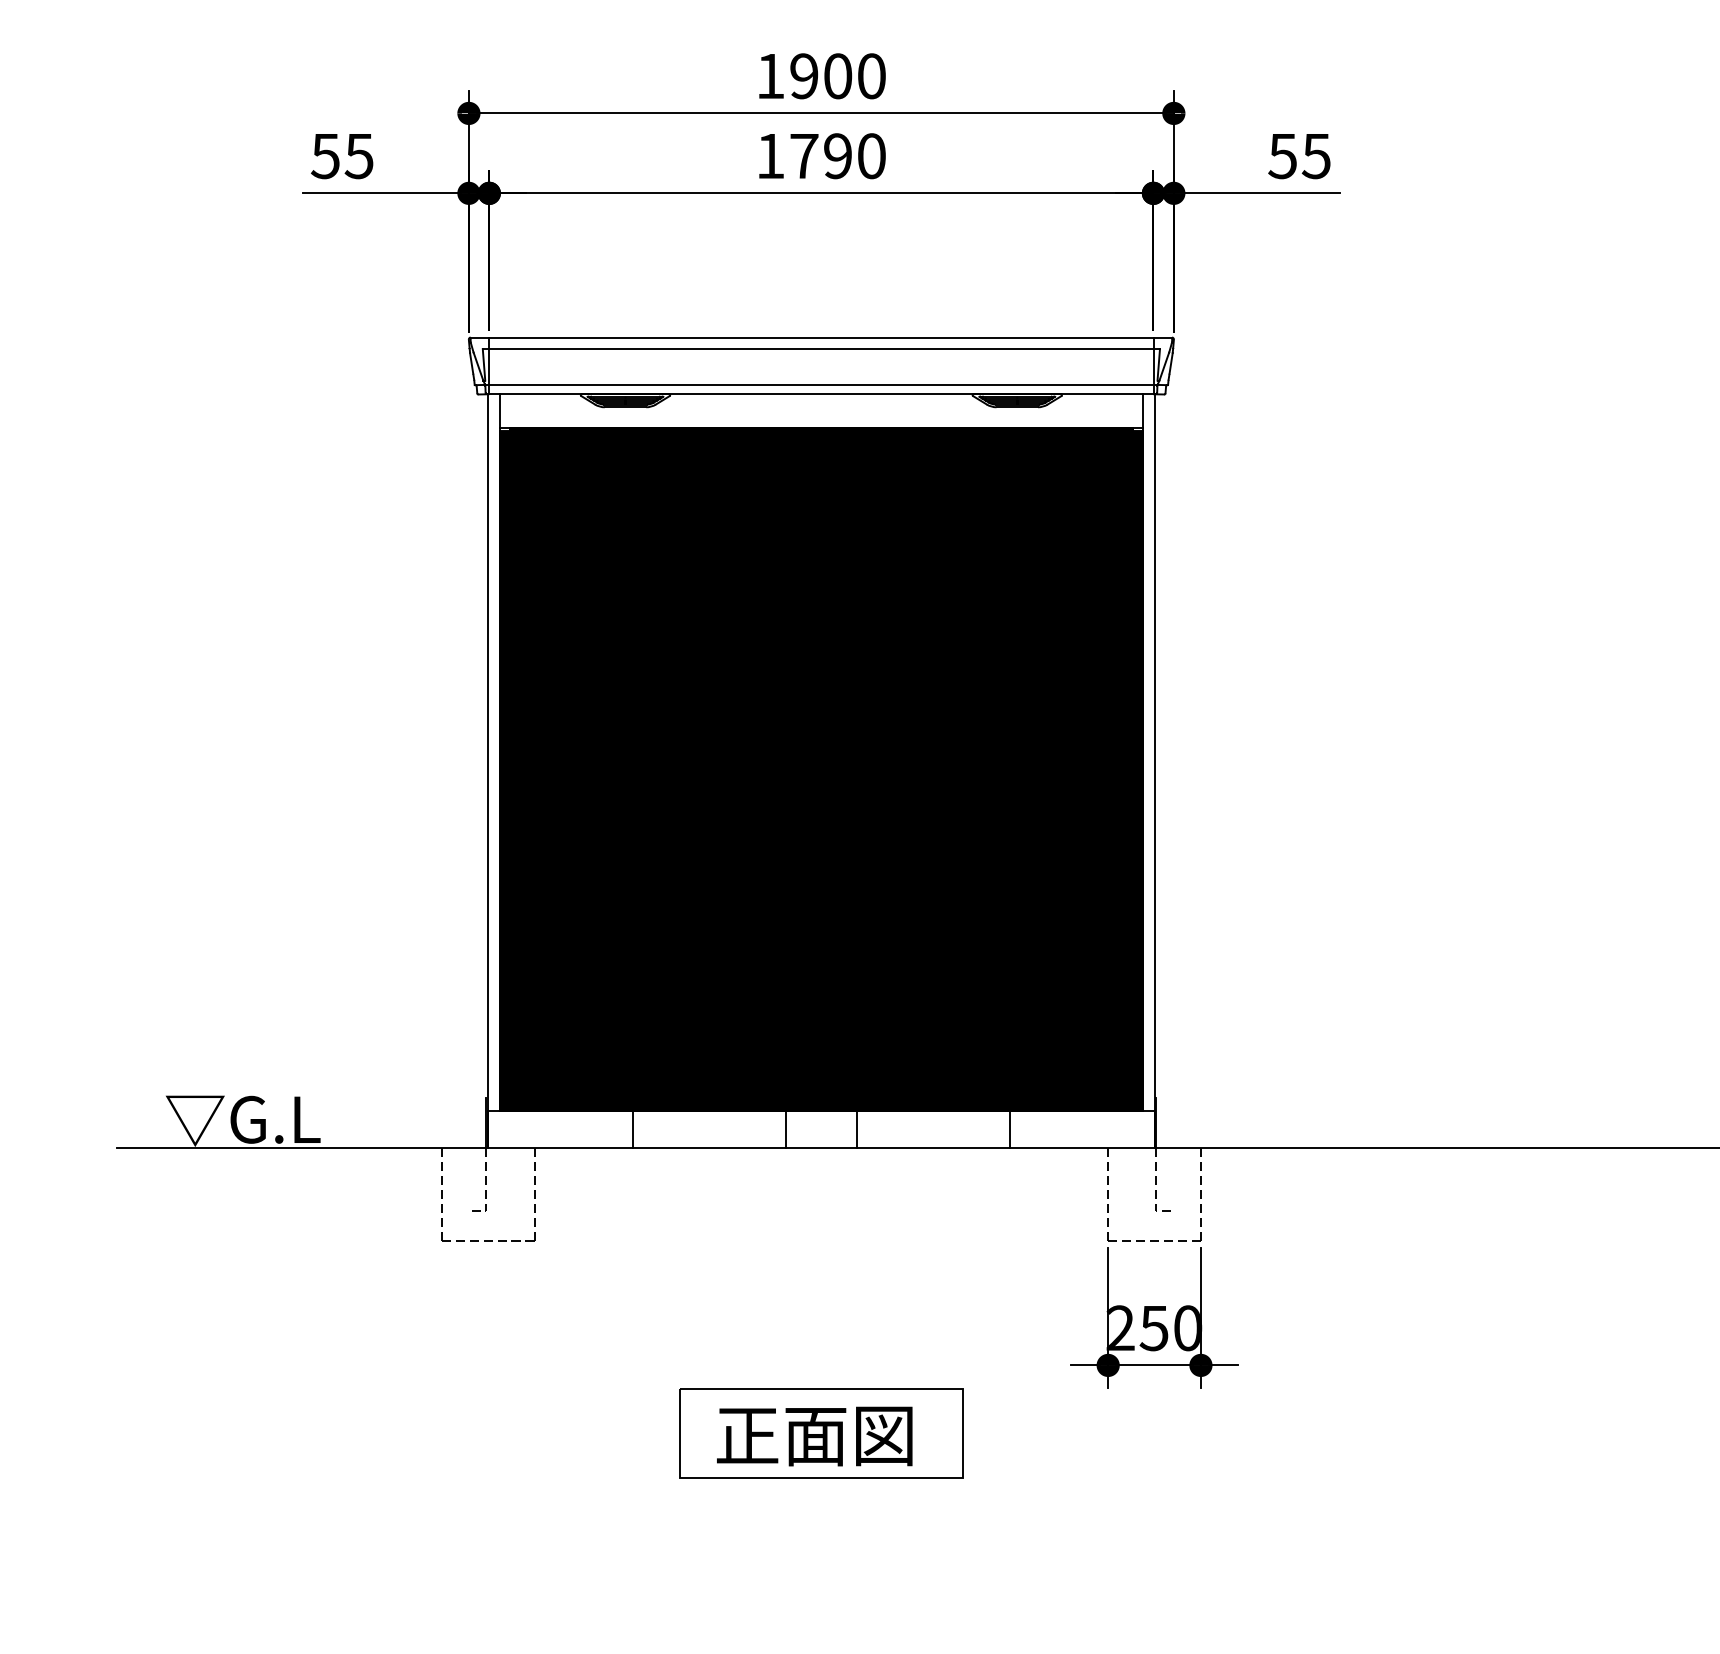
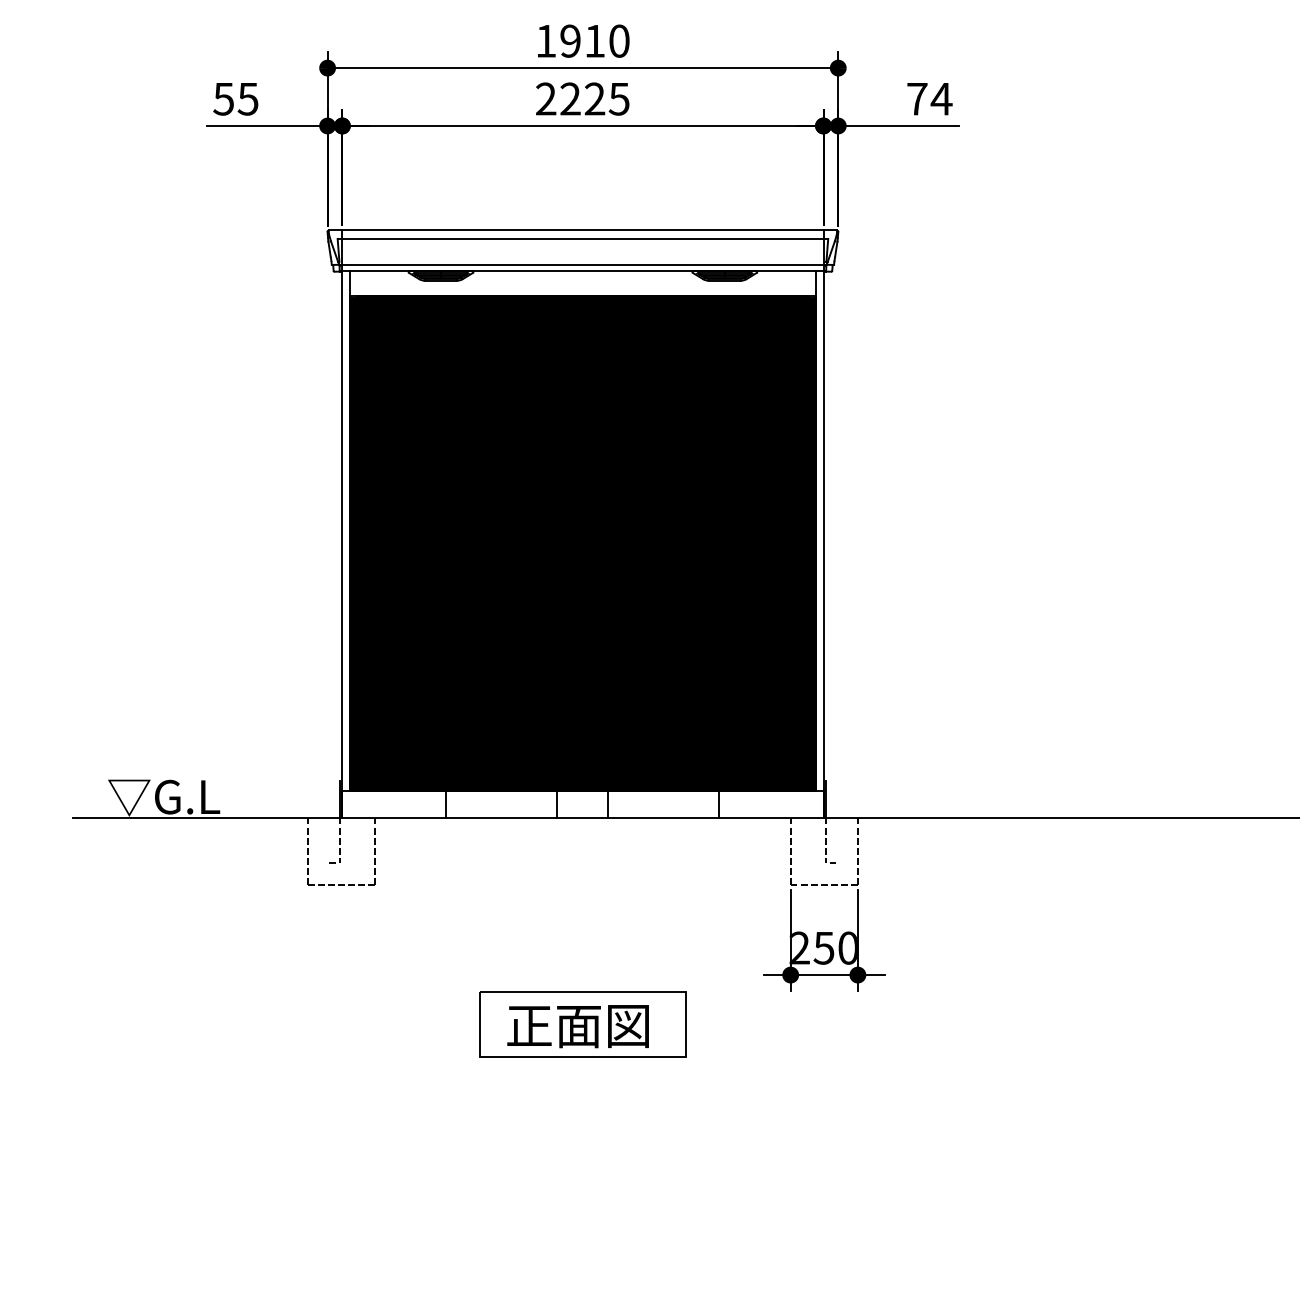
text: (838, 75) -> (595, 40), 1900 -> 1910
text: (820, 155) -> (582, 98), 1790 -> 2225
text: (1299, 156) -> (929, 99), 55 -> 74

